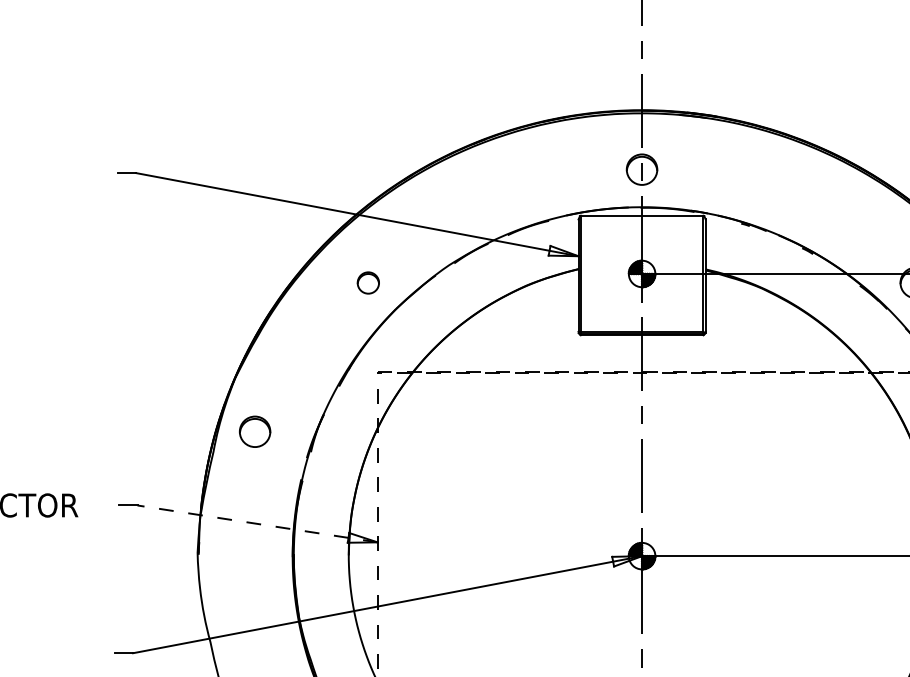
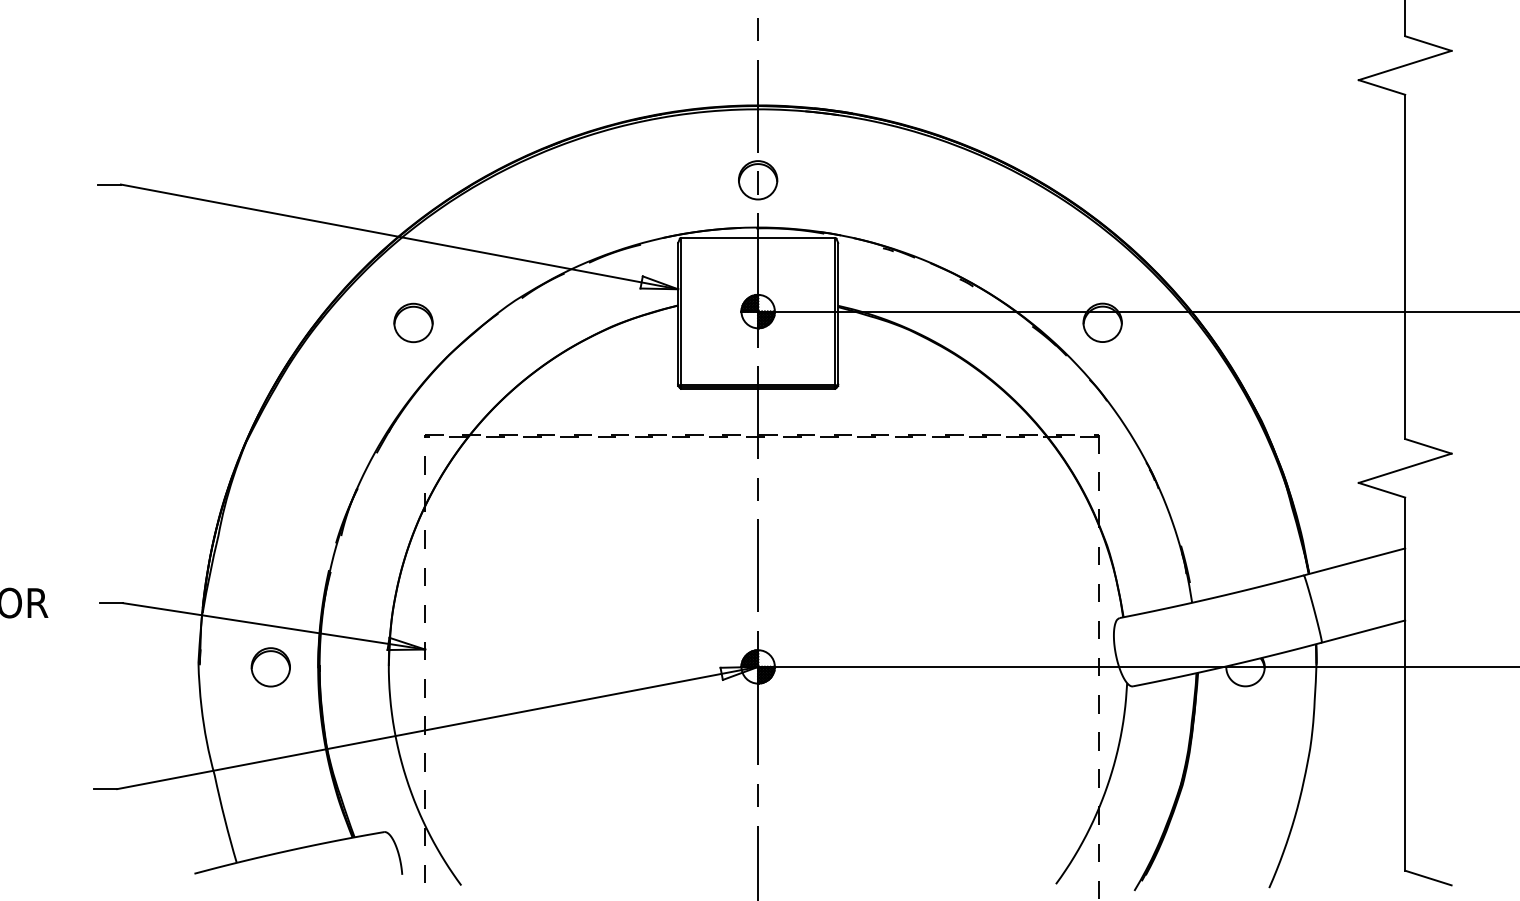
part: (368, 282) -> (413, 322), size x1.43
part: (254, 431) -> (270, 667), moved
line: (257, 524) -> (274, 626), dashed -> solid

